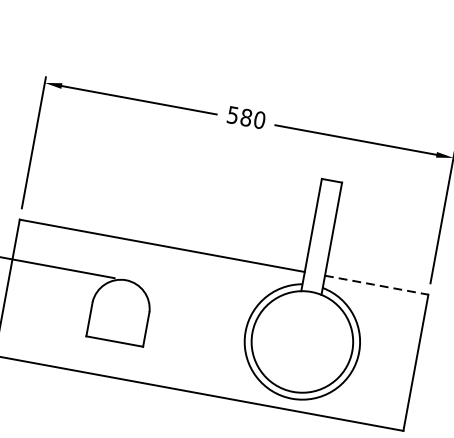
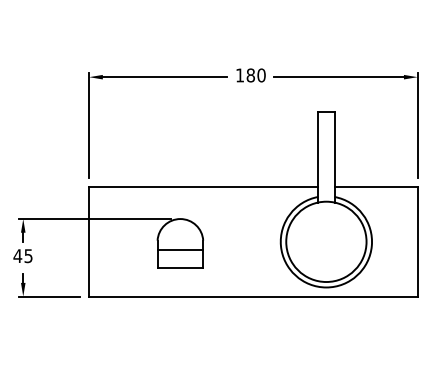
text: (232, 115) -> (239, 75), 580 -> 180
line: (377, 285) -> (376, 187), dashed -> solid
line: (118, 319) -> (180, 250), added

